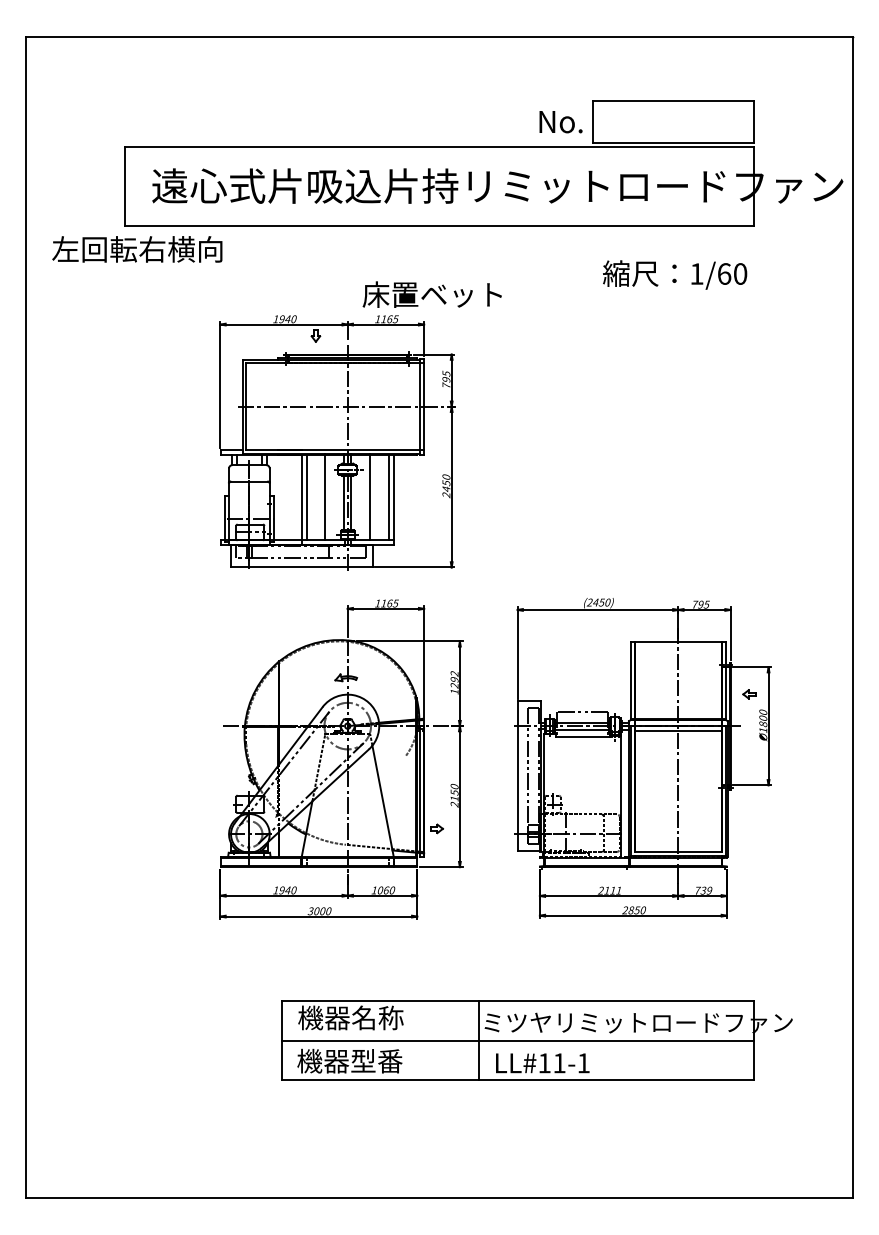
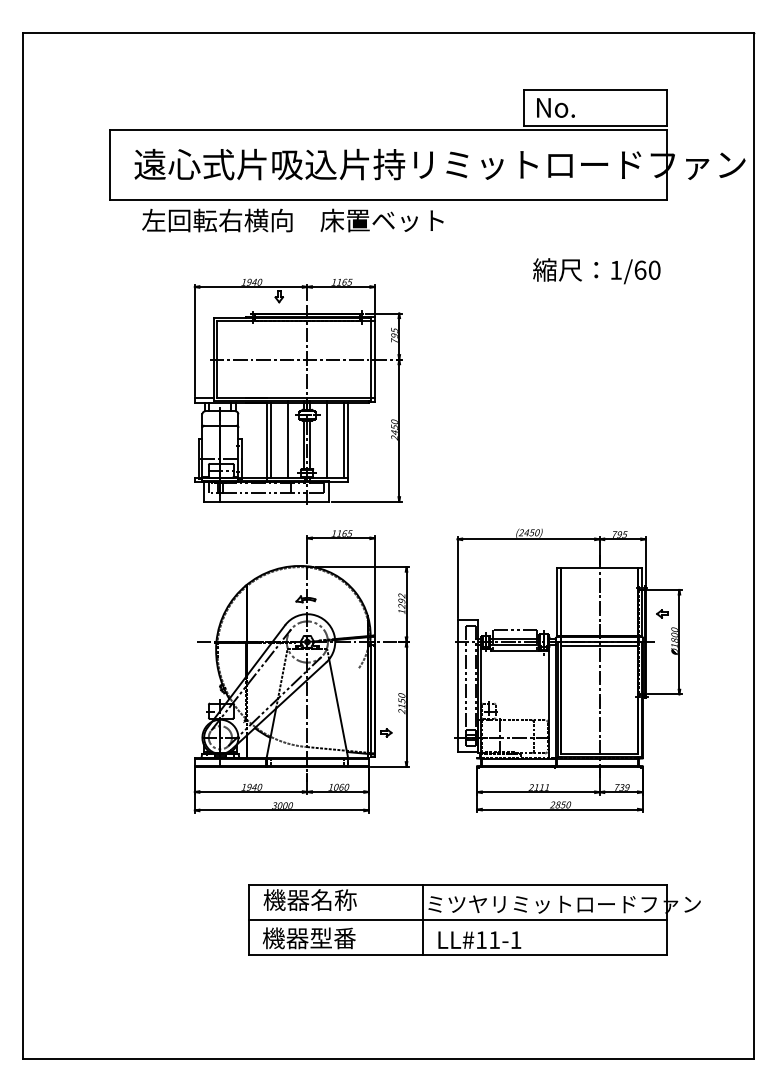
text: (560, 121) -> (555, 107), moved
text: (137, 249) -> (217, 220), moved
text: (674, 275) -> (596, 271), moved
text: (431, 294) -> (381, 220), moved

